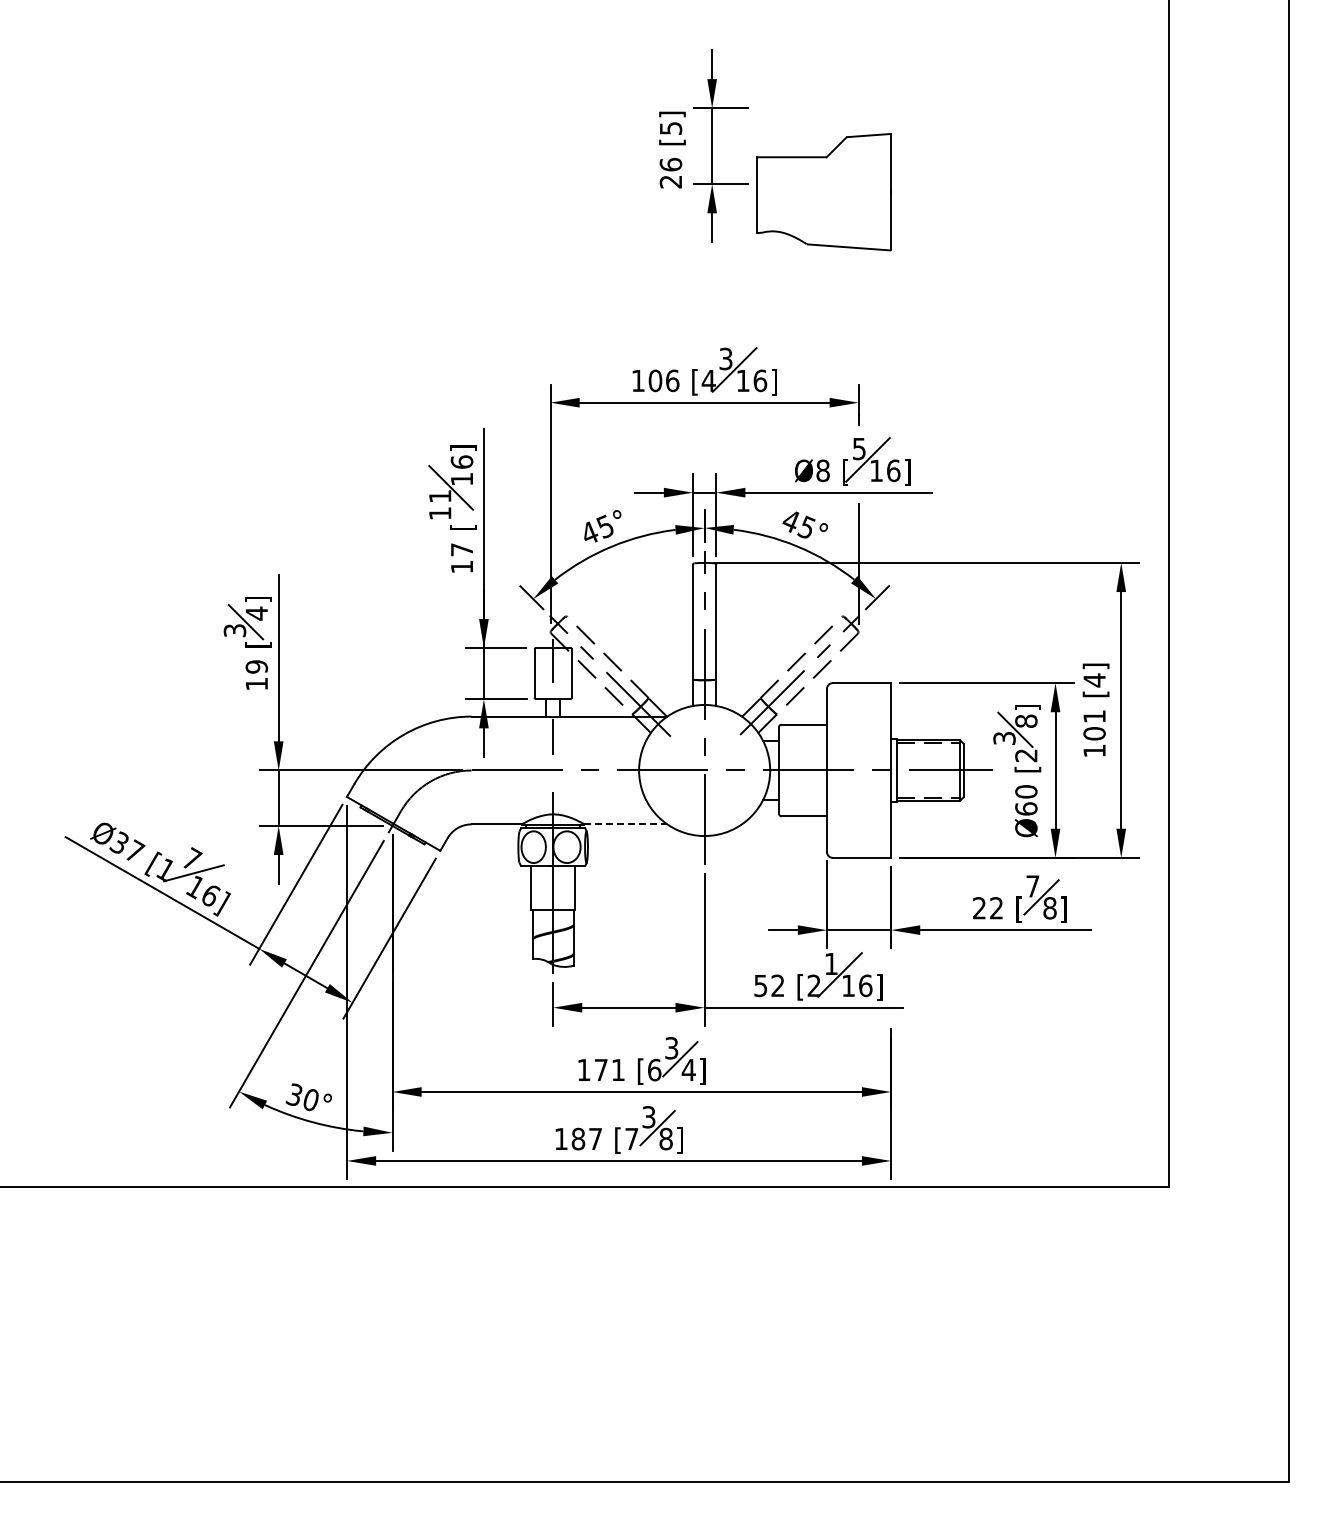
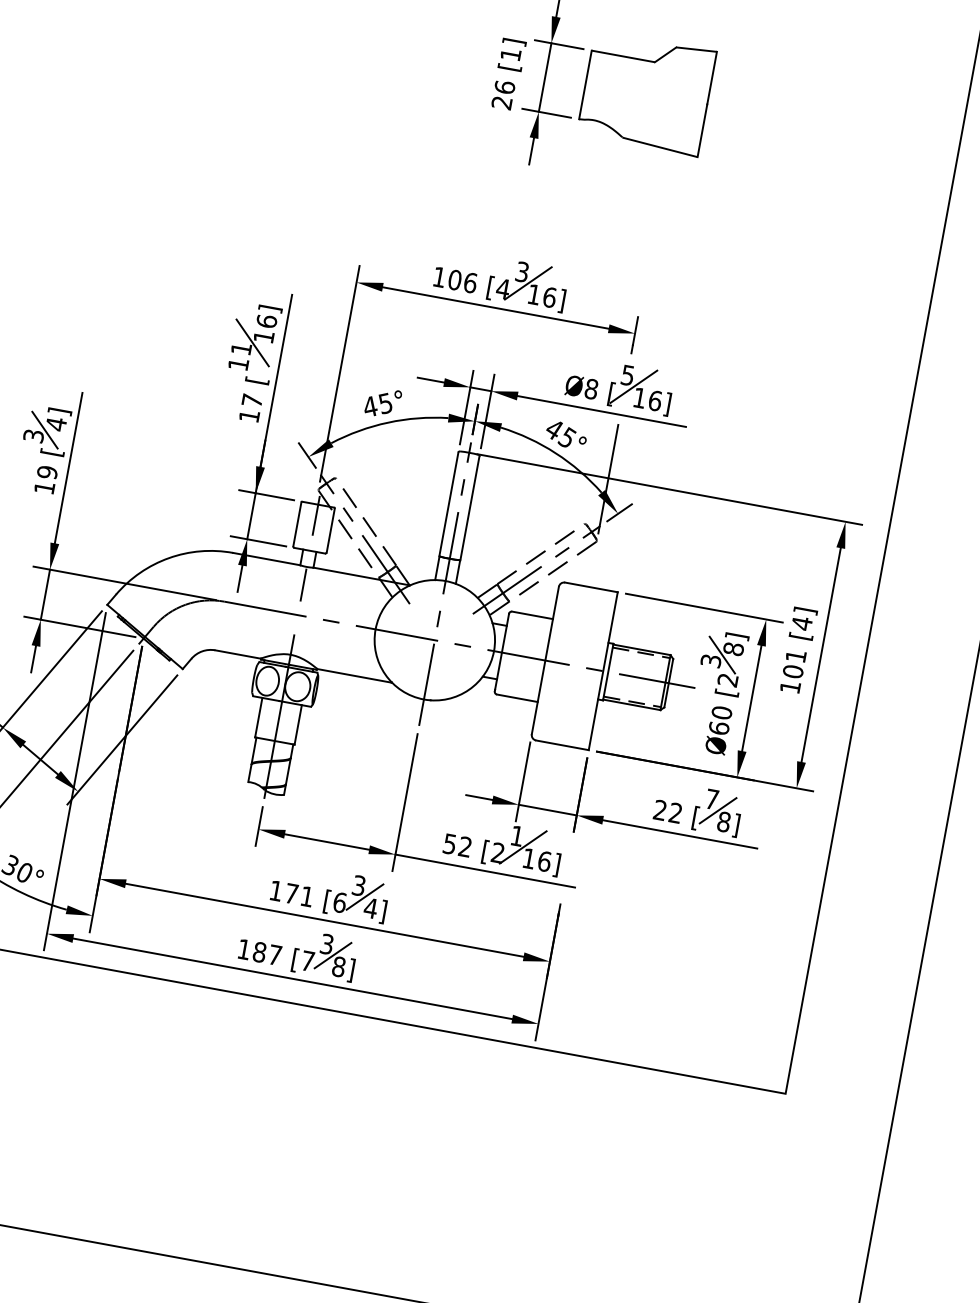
text: (671, 128) -> (511, 54), [5] -> [1]
part: (823, 192) -> (646, 93), moved
line: (626, 824) -> (355, 676), dashed -> solid

